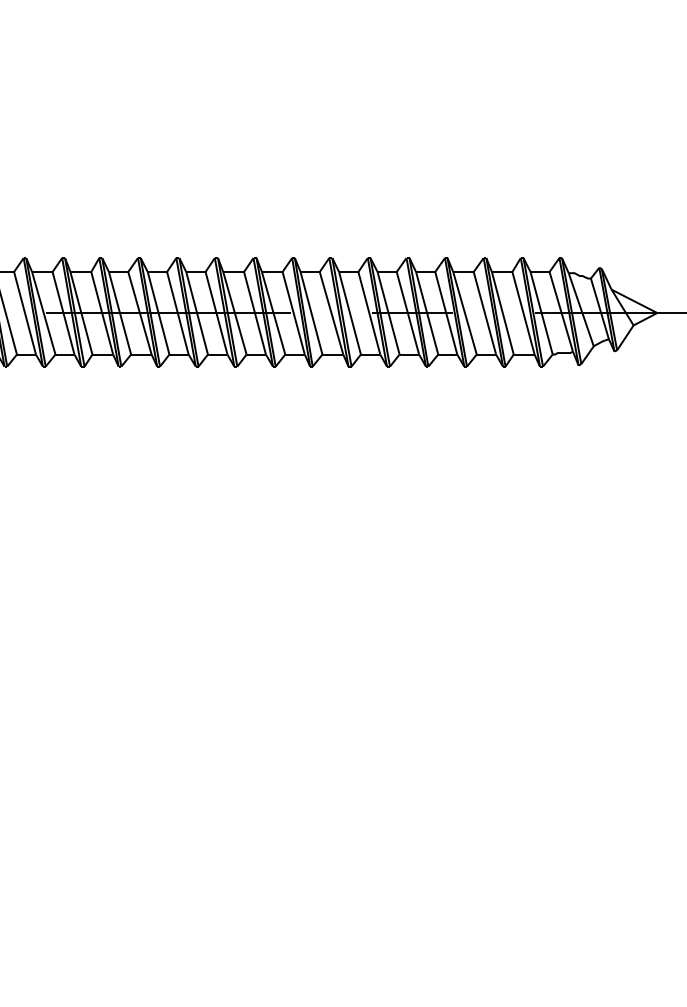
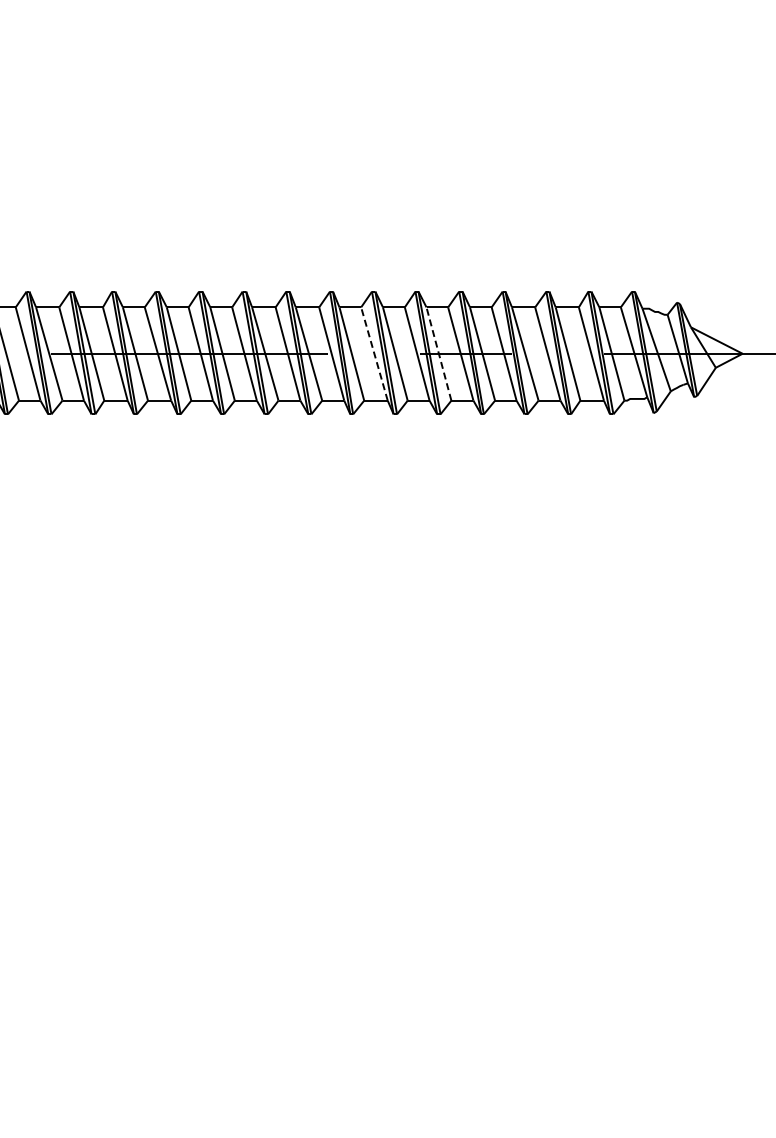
line: (388, 312) -> (438, 353), solid -> dashed
line: (331, 313) -> (374, 354), solid -> dashed

